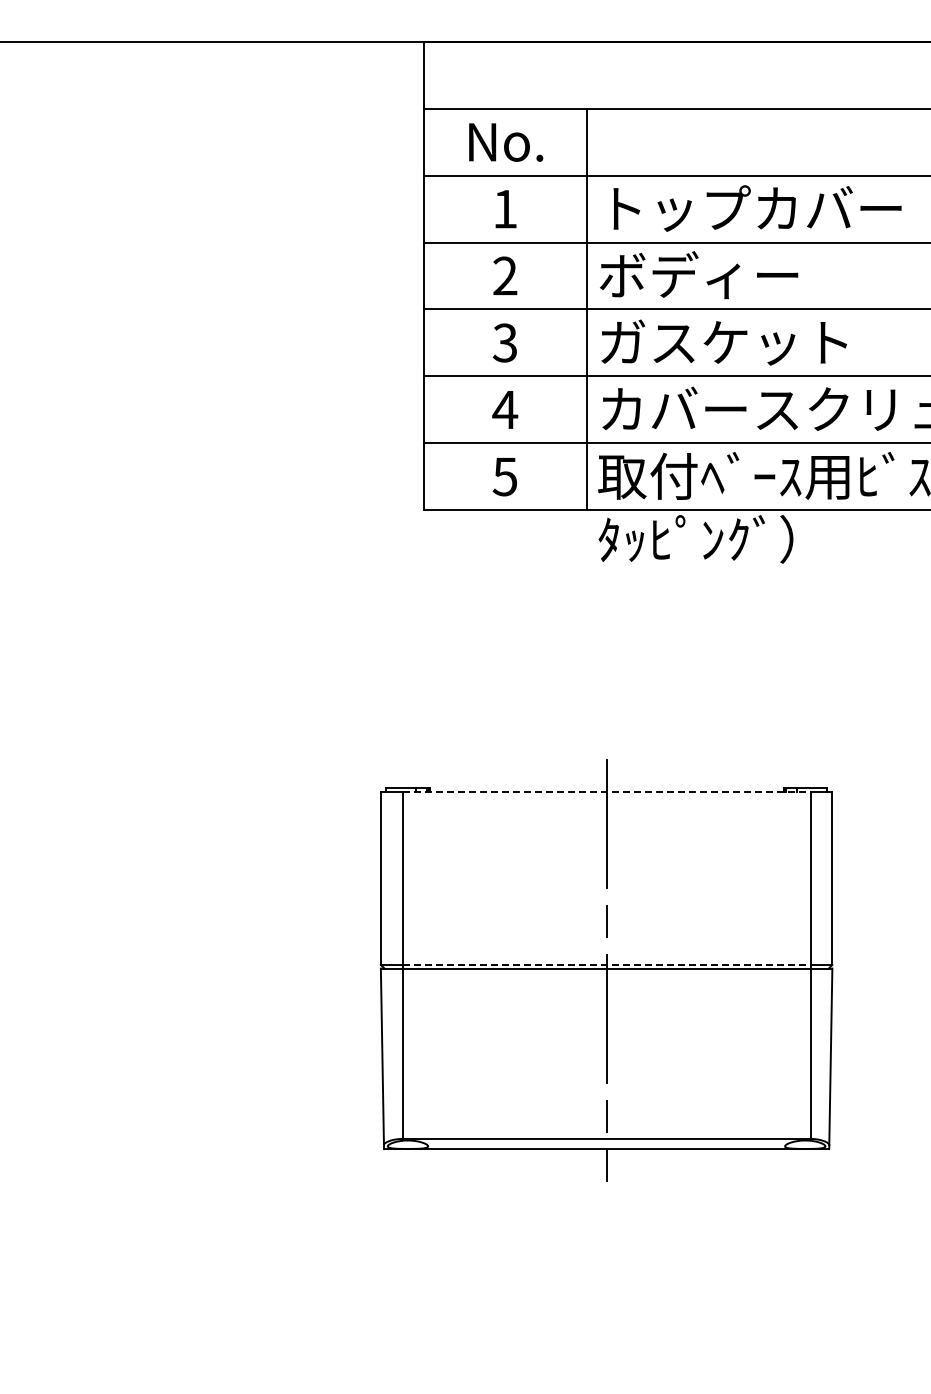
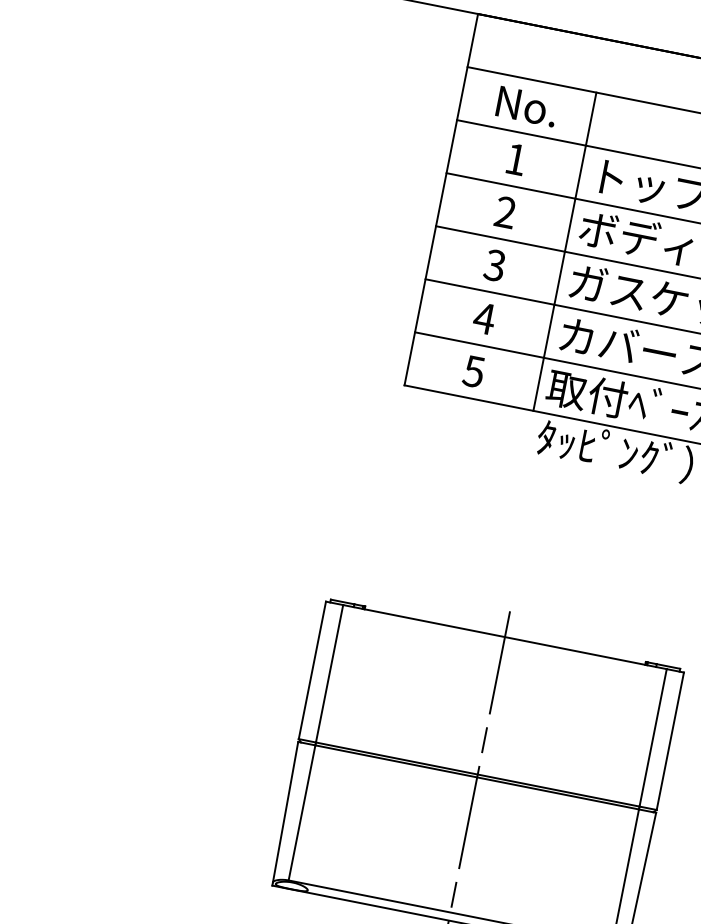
line: (607, 791) -> (505, 637), dashed -> solid
line: (607, 964) -> (478, 774), dashed -> solid

